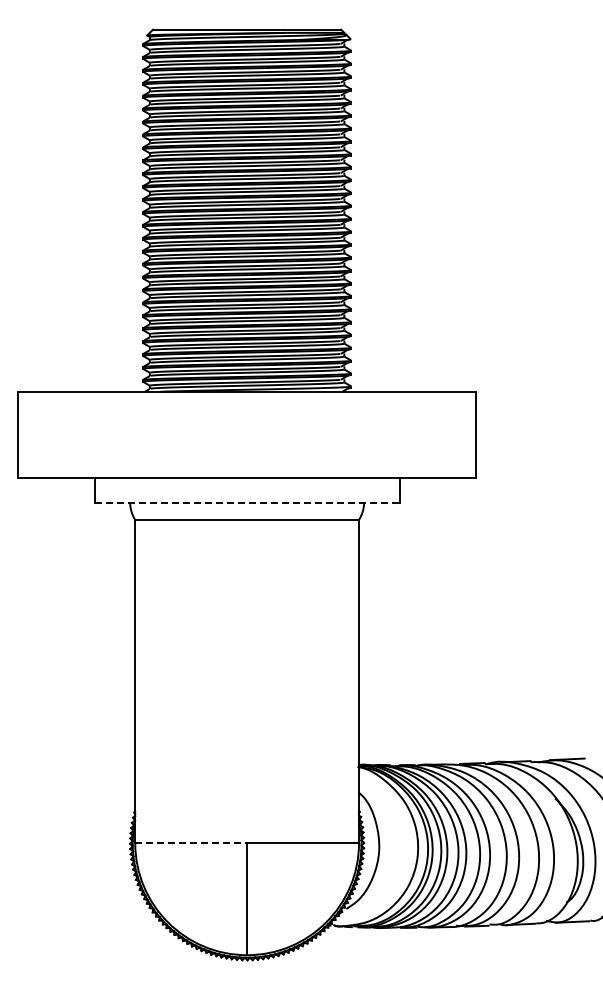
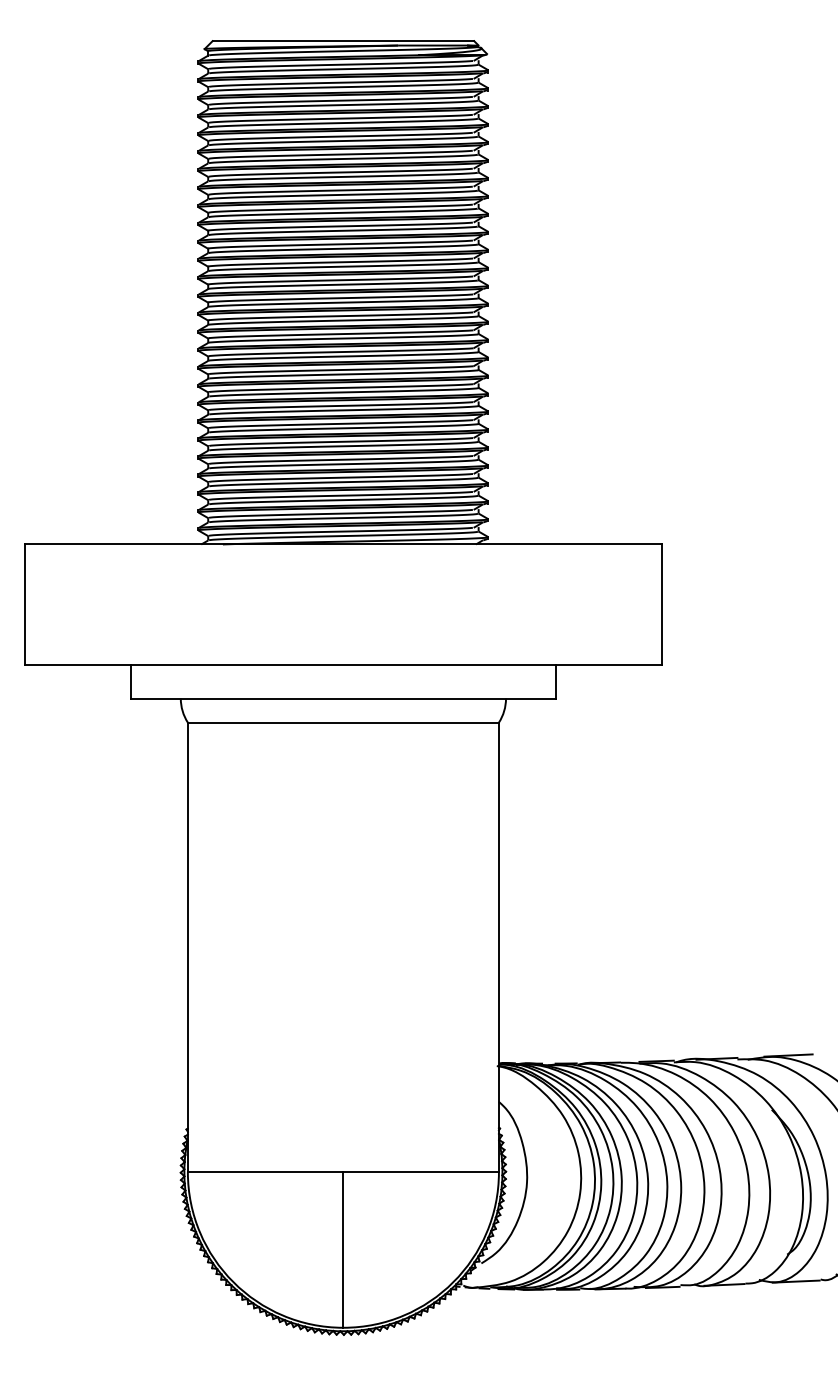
line: (247, 502) -> (343, 698), dashed -> solid
line: (191, 843) -> (266, 1172), dashed -> solid

